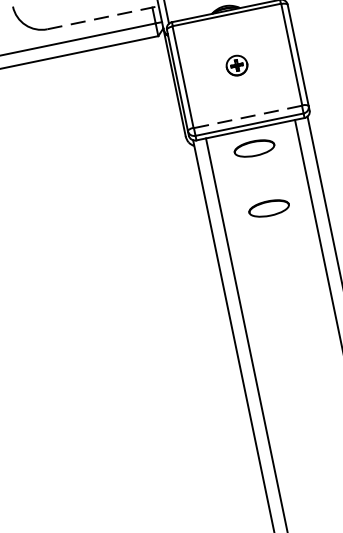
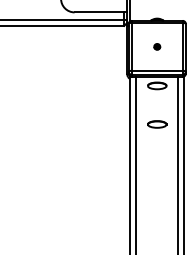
line: (104, 17) -> (101, 12), dashed -> solid
part: (237, 65) -> (157, 46), size x0.62
line: (248, 115) -> (157, 70), dashed -> solid
part: (269, 208) -> (157, 124), moved

